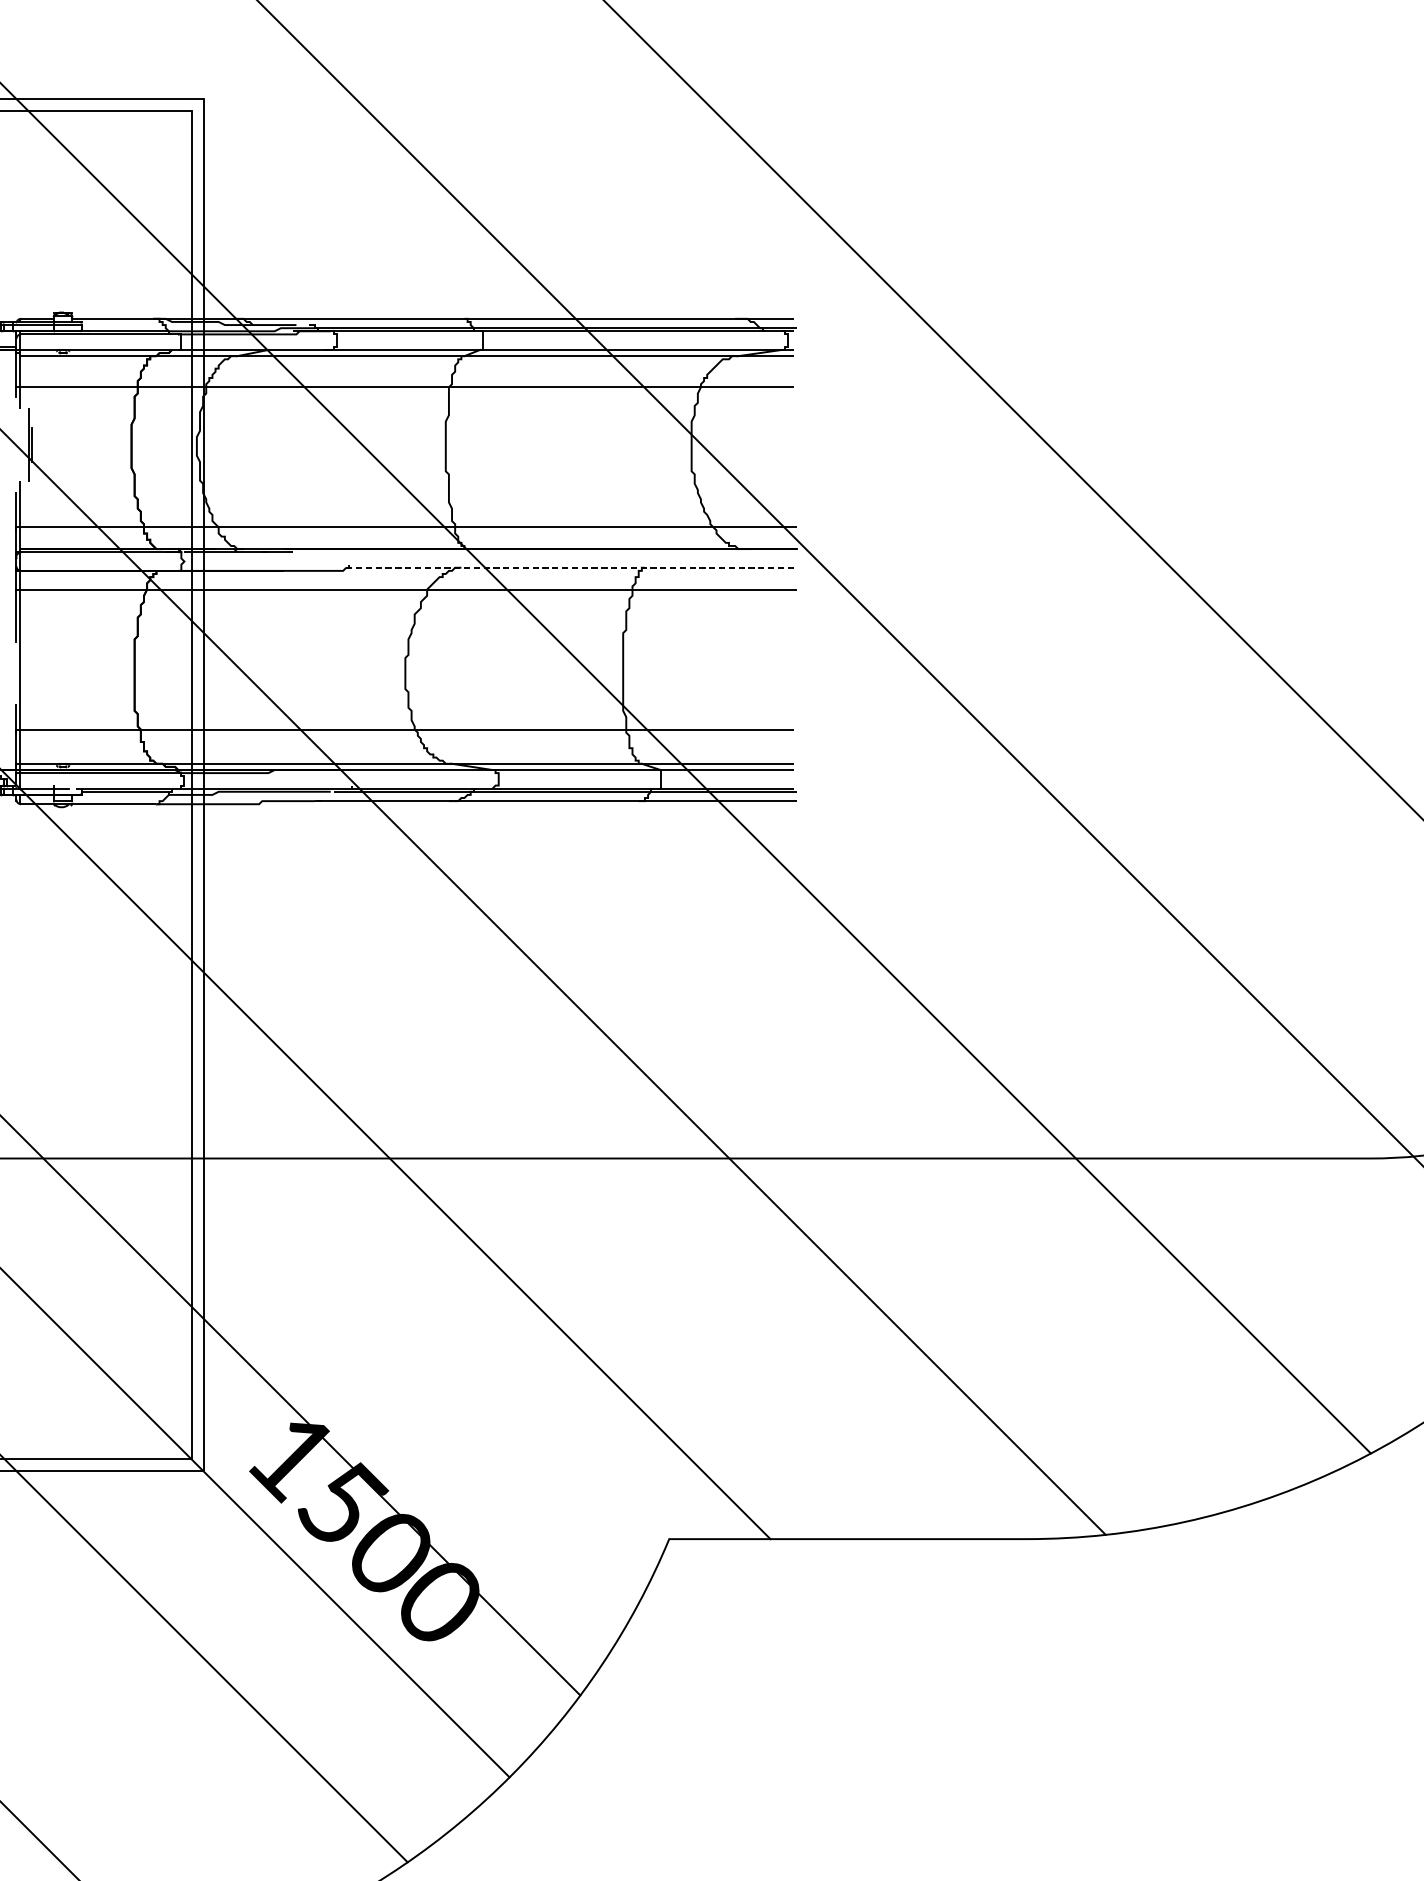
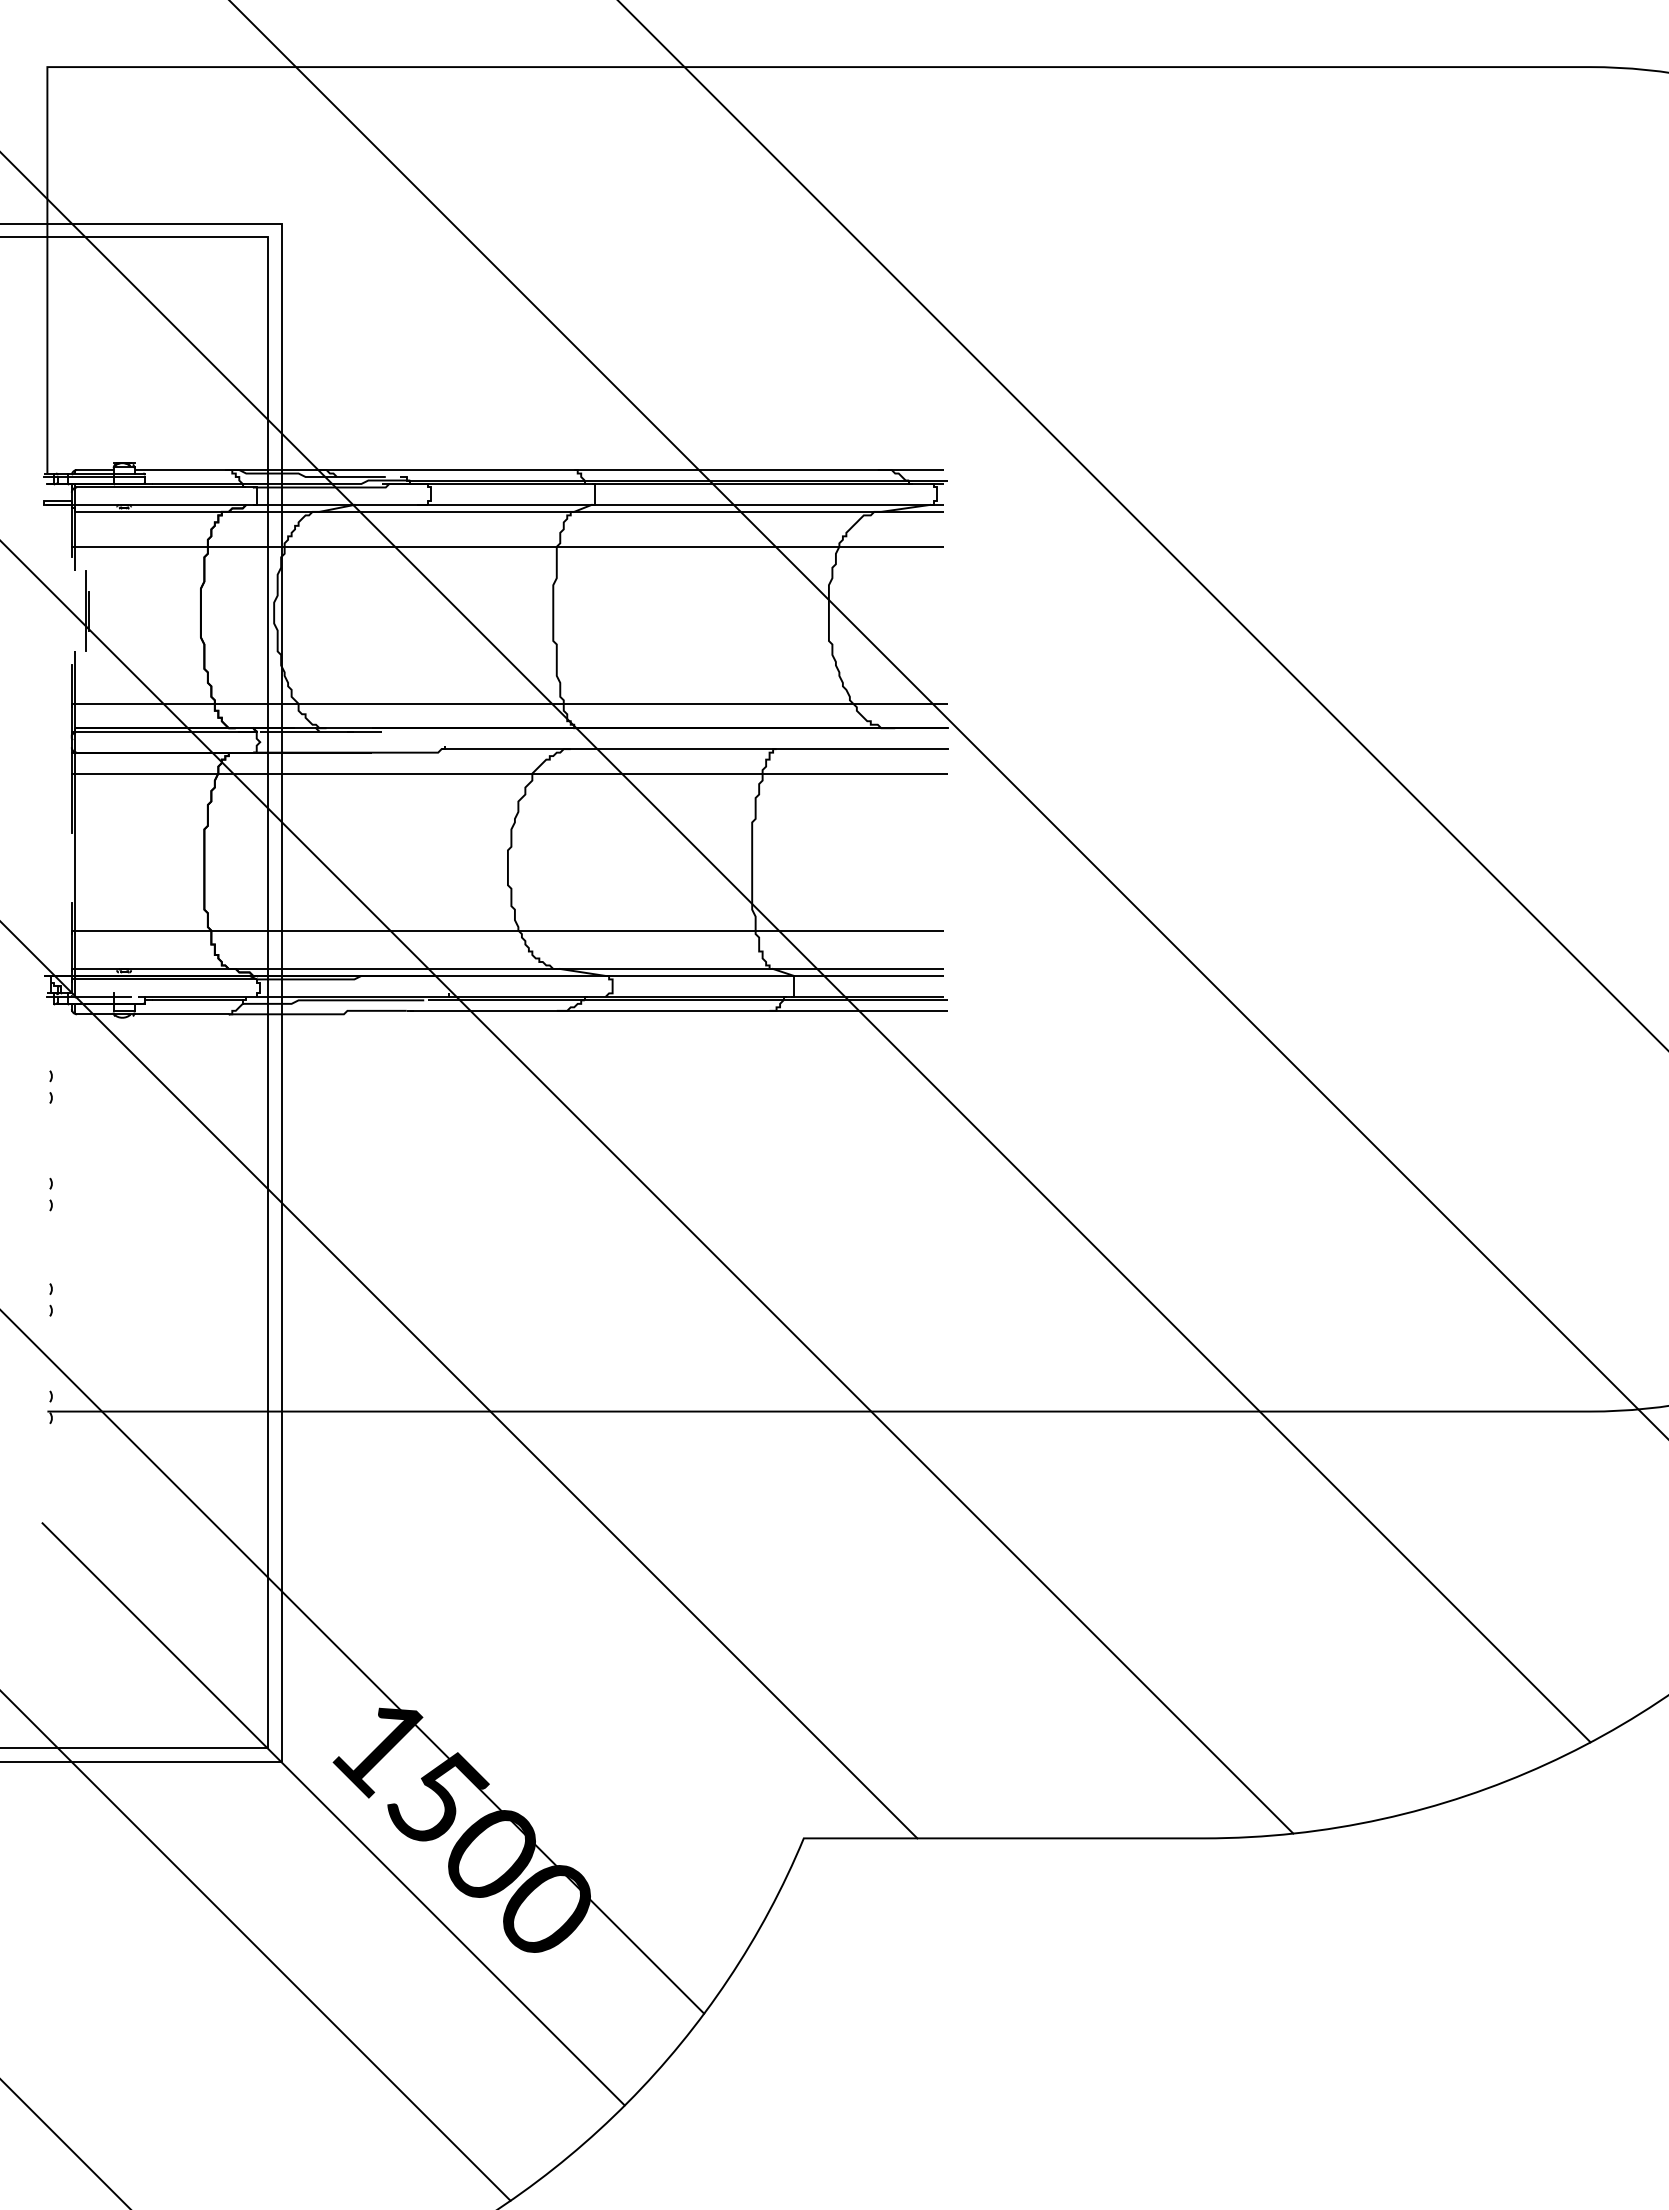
line: (571, 568) -> (694, 749), dashed -> solid

